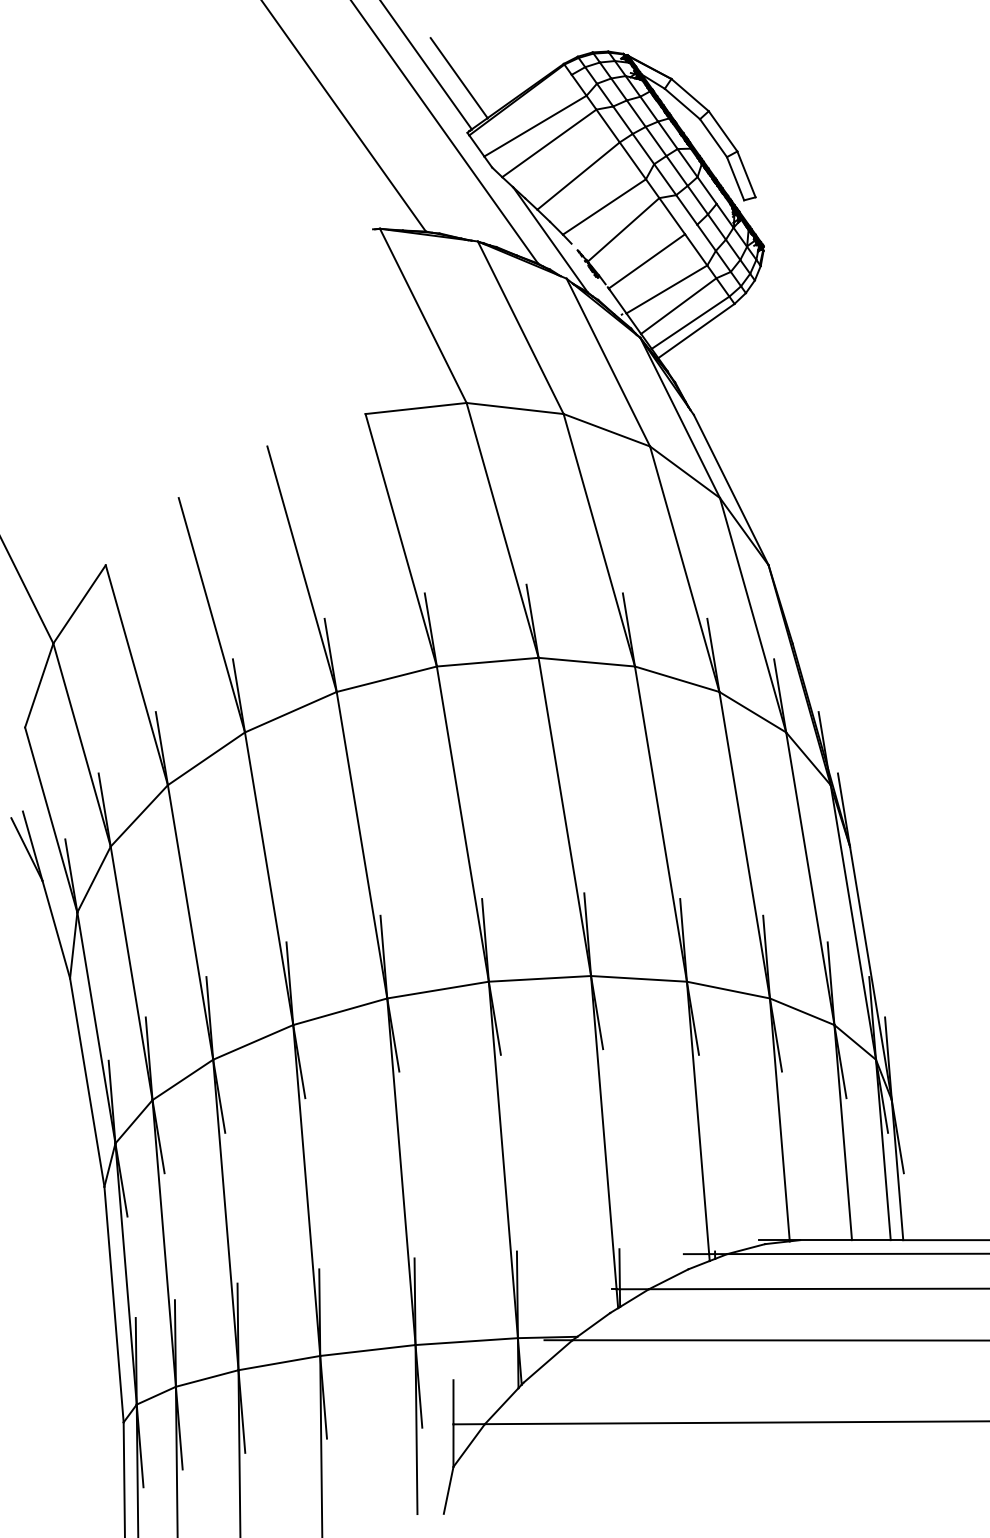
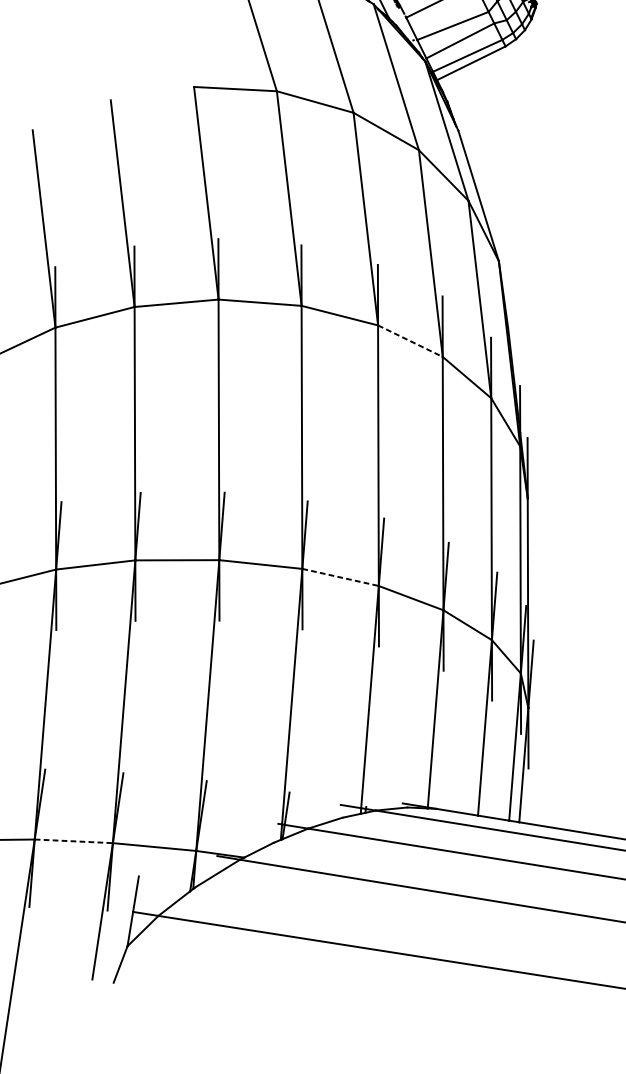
line: (677, 679) -> (410, 341), solid -> dashed
line: (639, 978) -> (341, 577), solid -> dashed
line: (367, 1350) -> (73, 841), solid -> dashed

